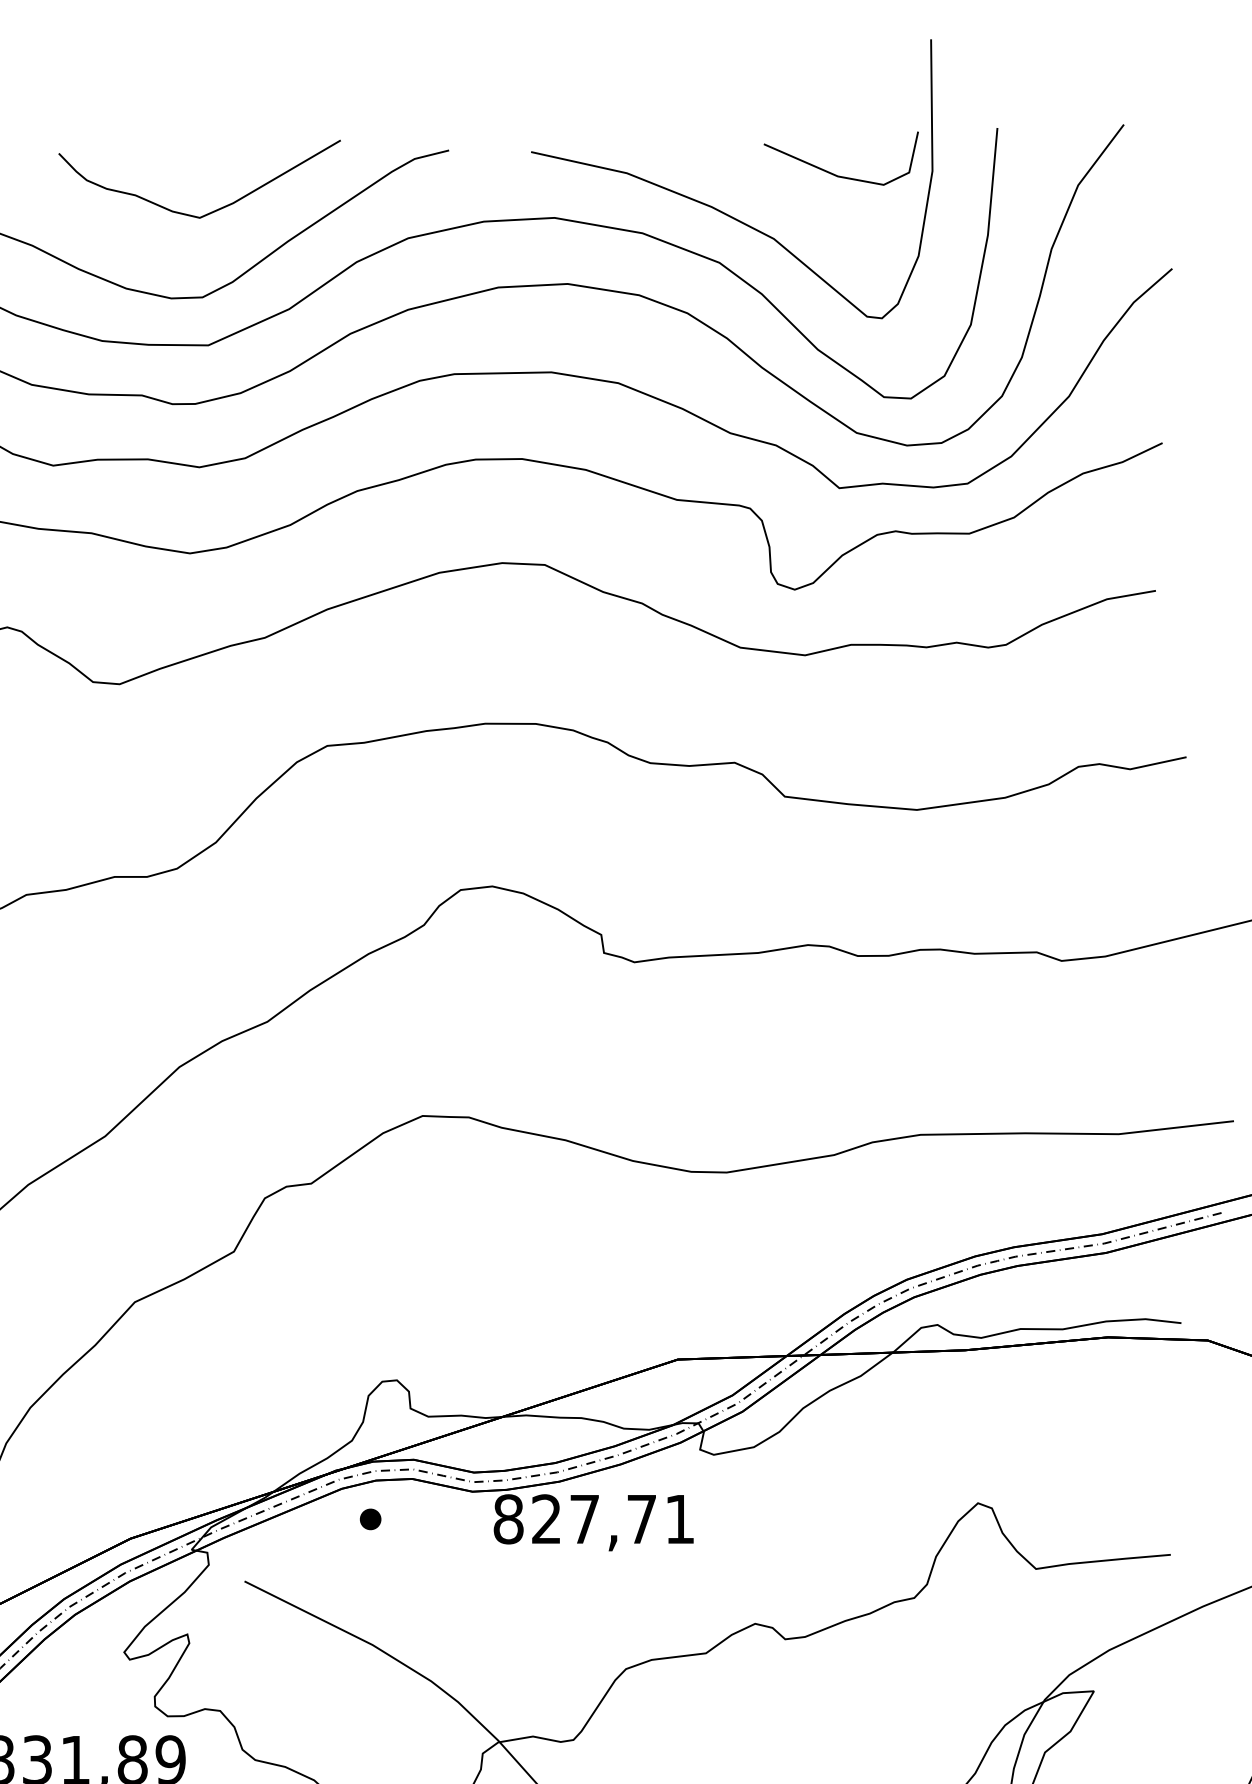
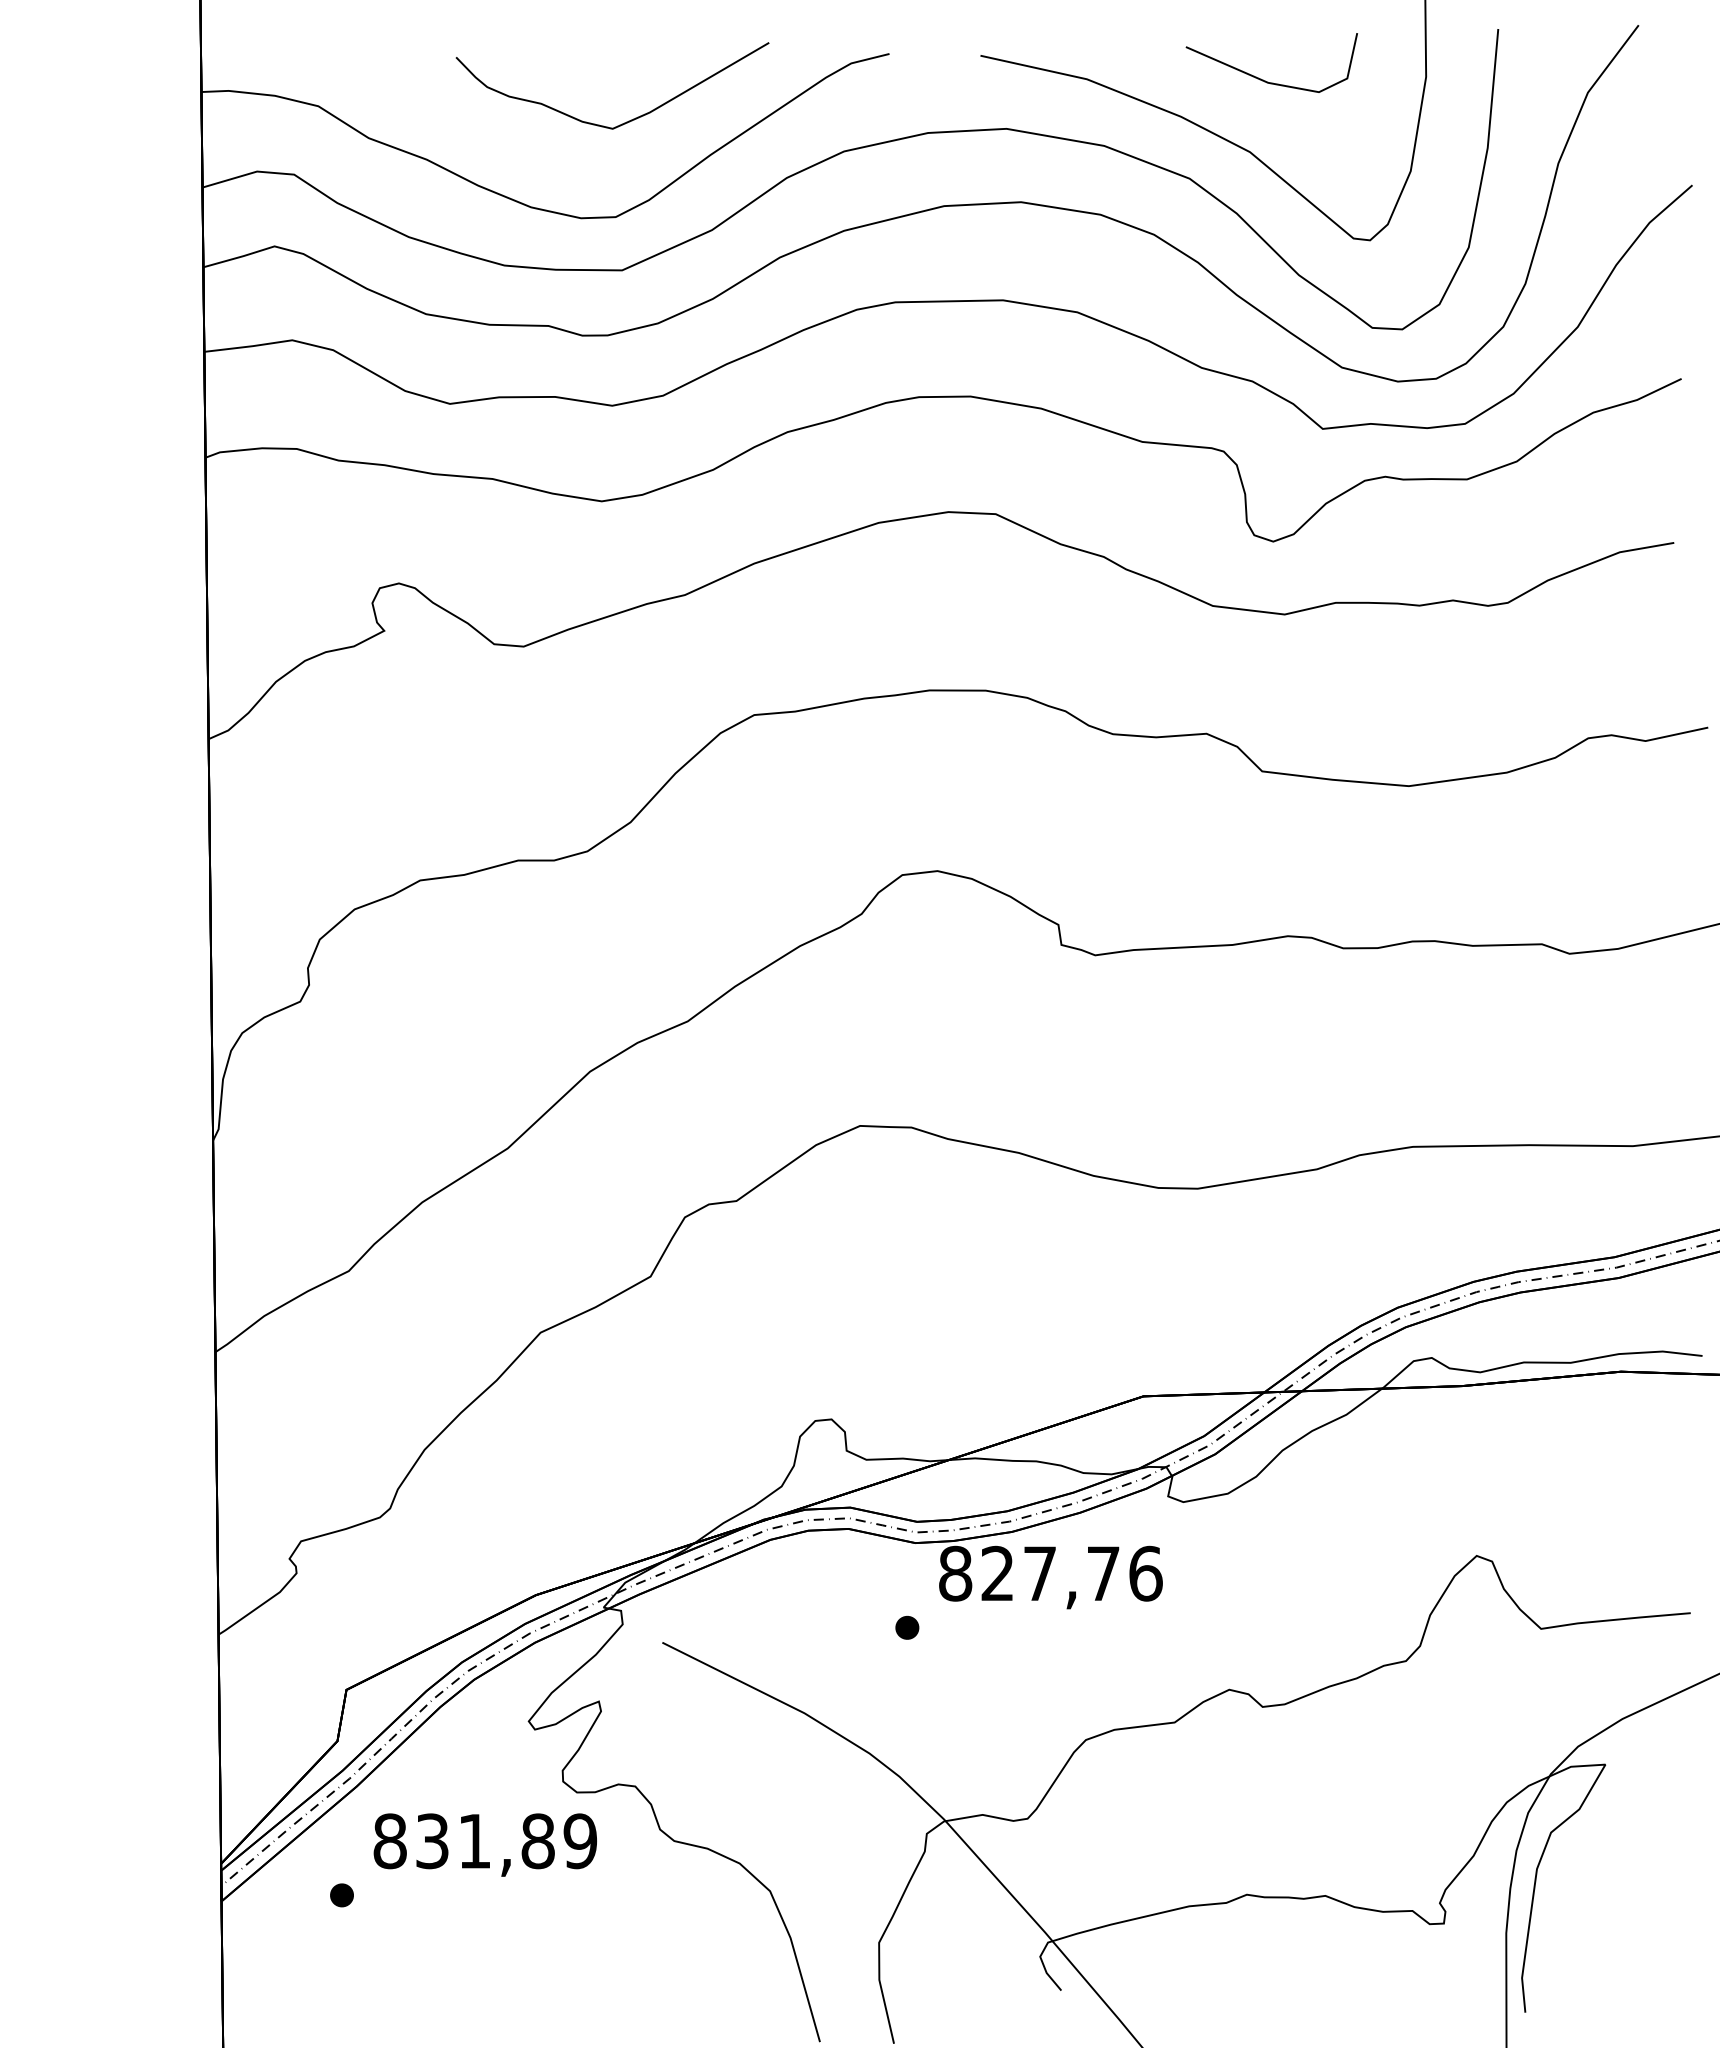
line: (833, 173) -> (1263, 79), moved
part: (370, 1519) -> (907, 1627), moved
text: (679, 1519) -> (1145, 1573), 827,71 -> 827,76

